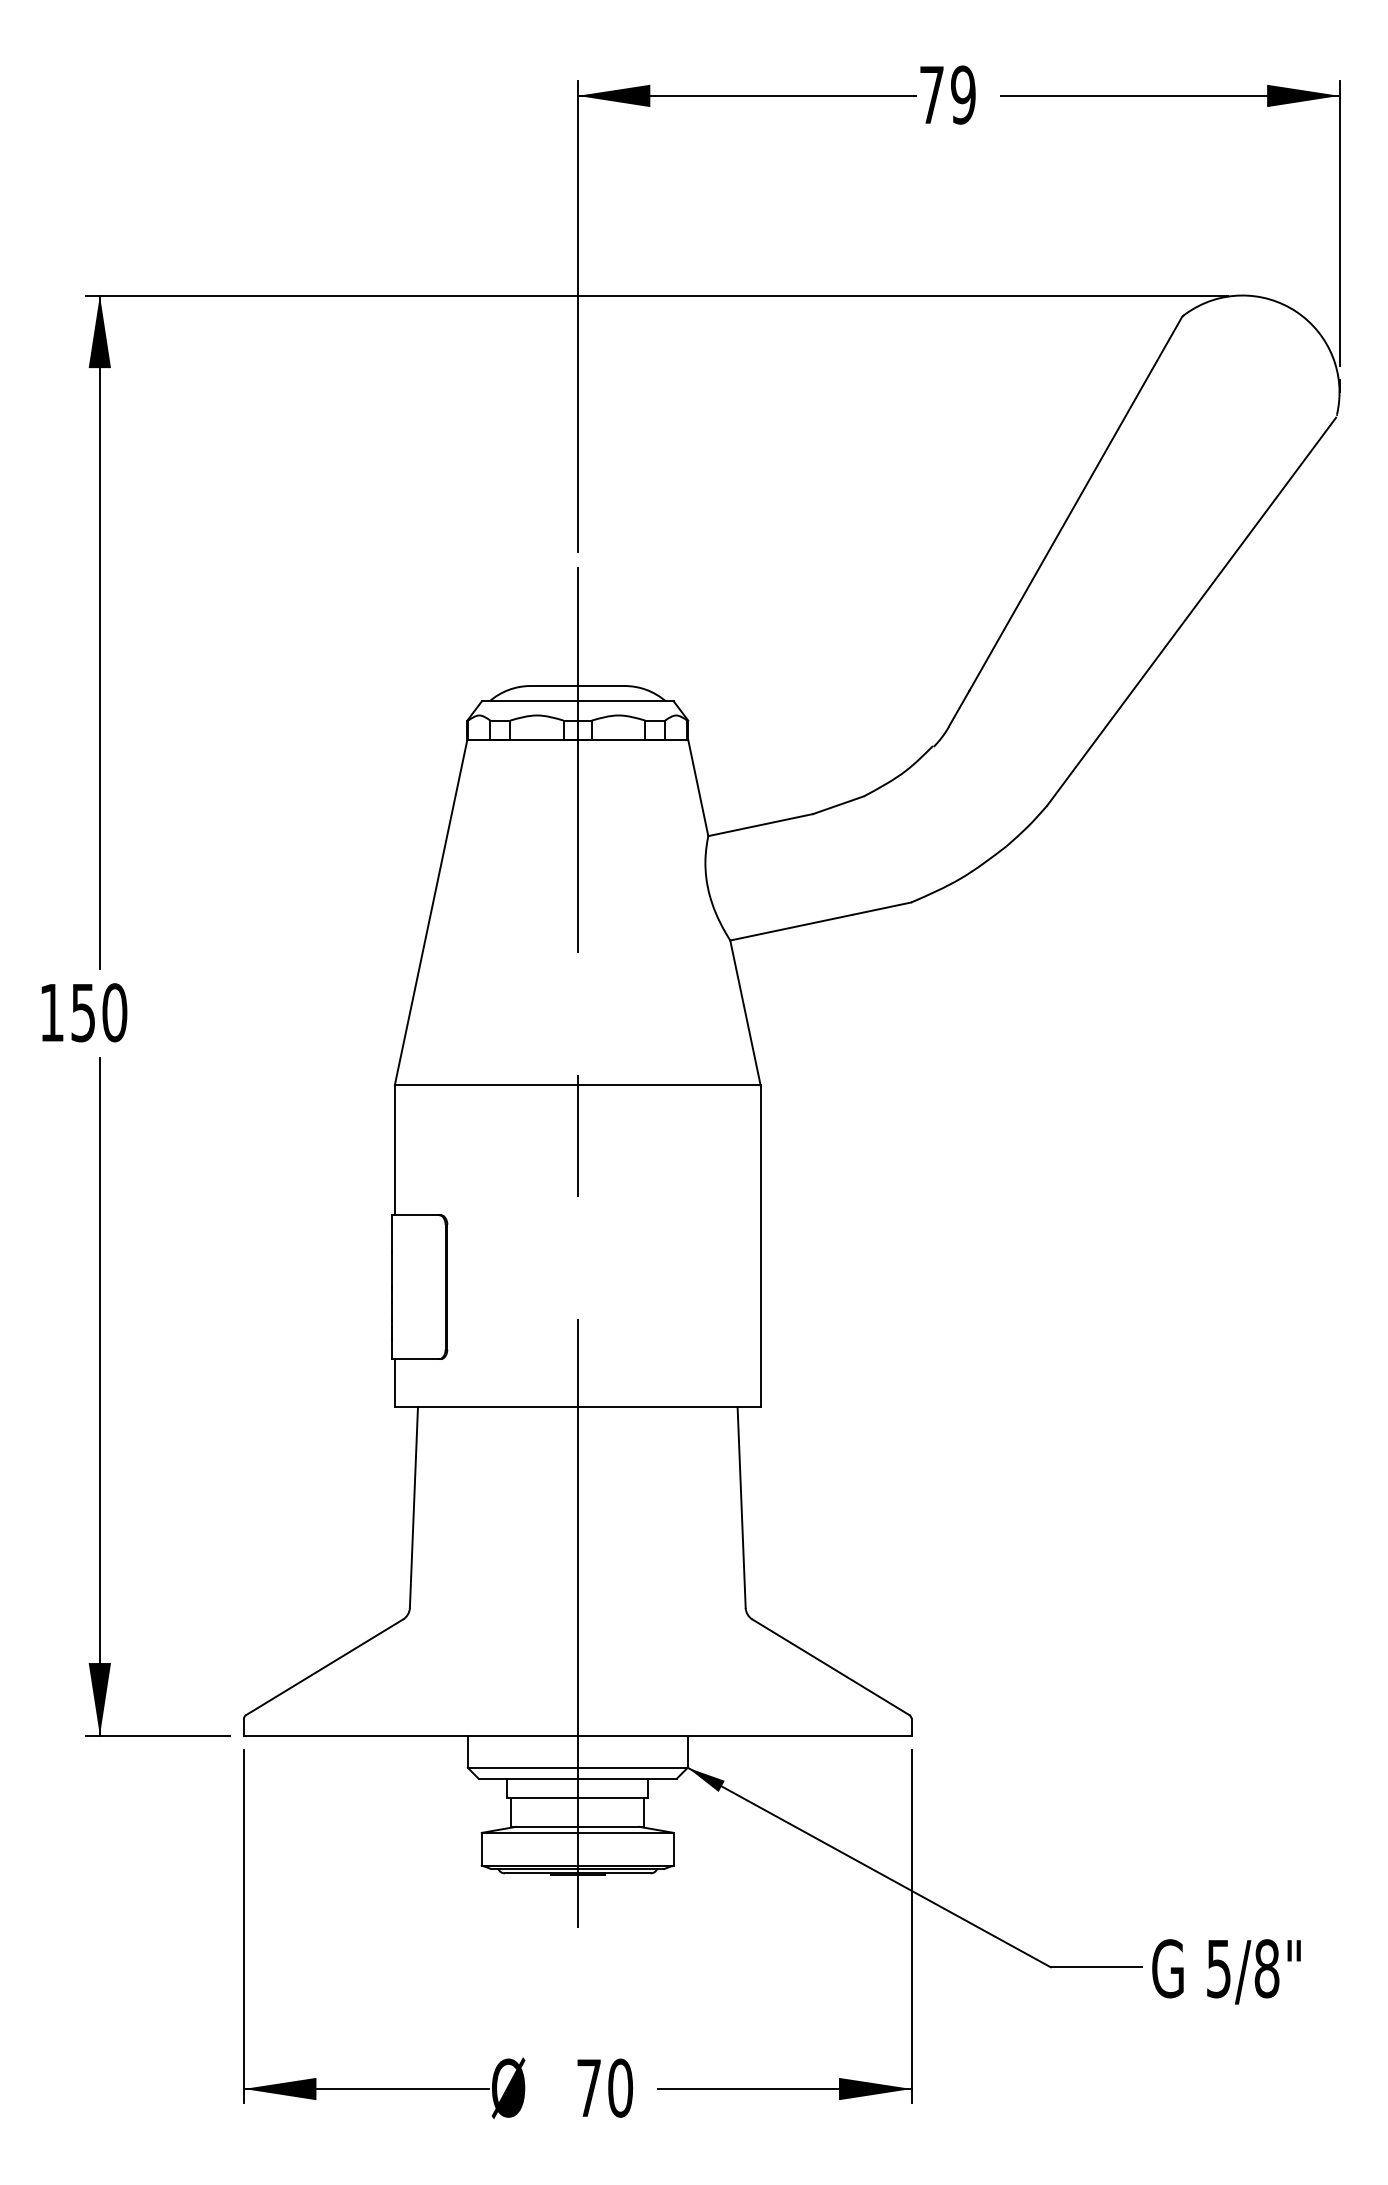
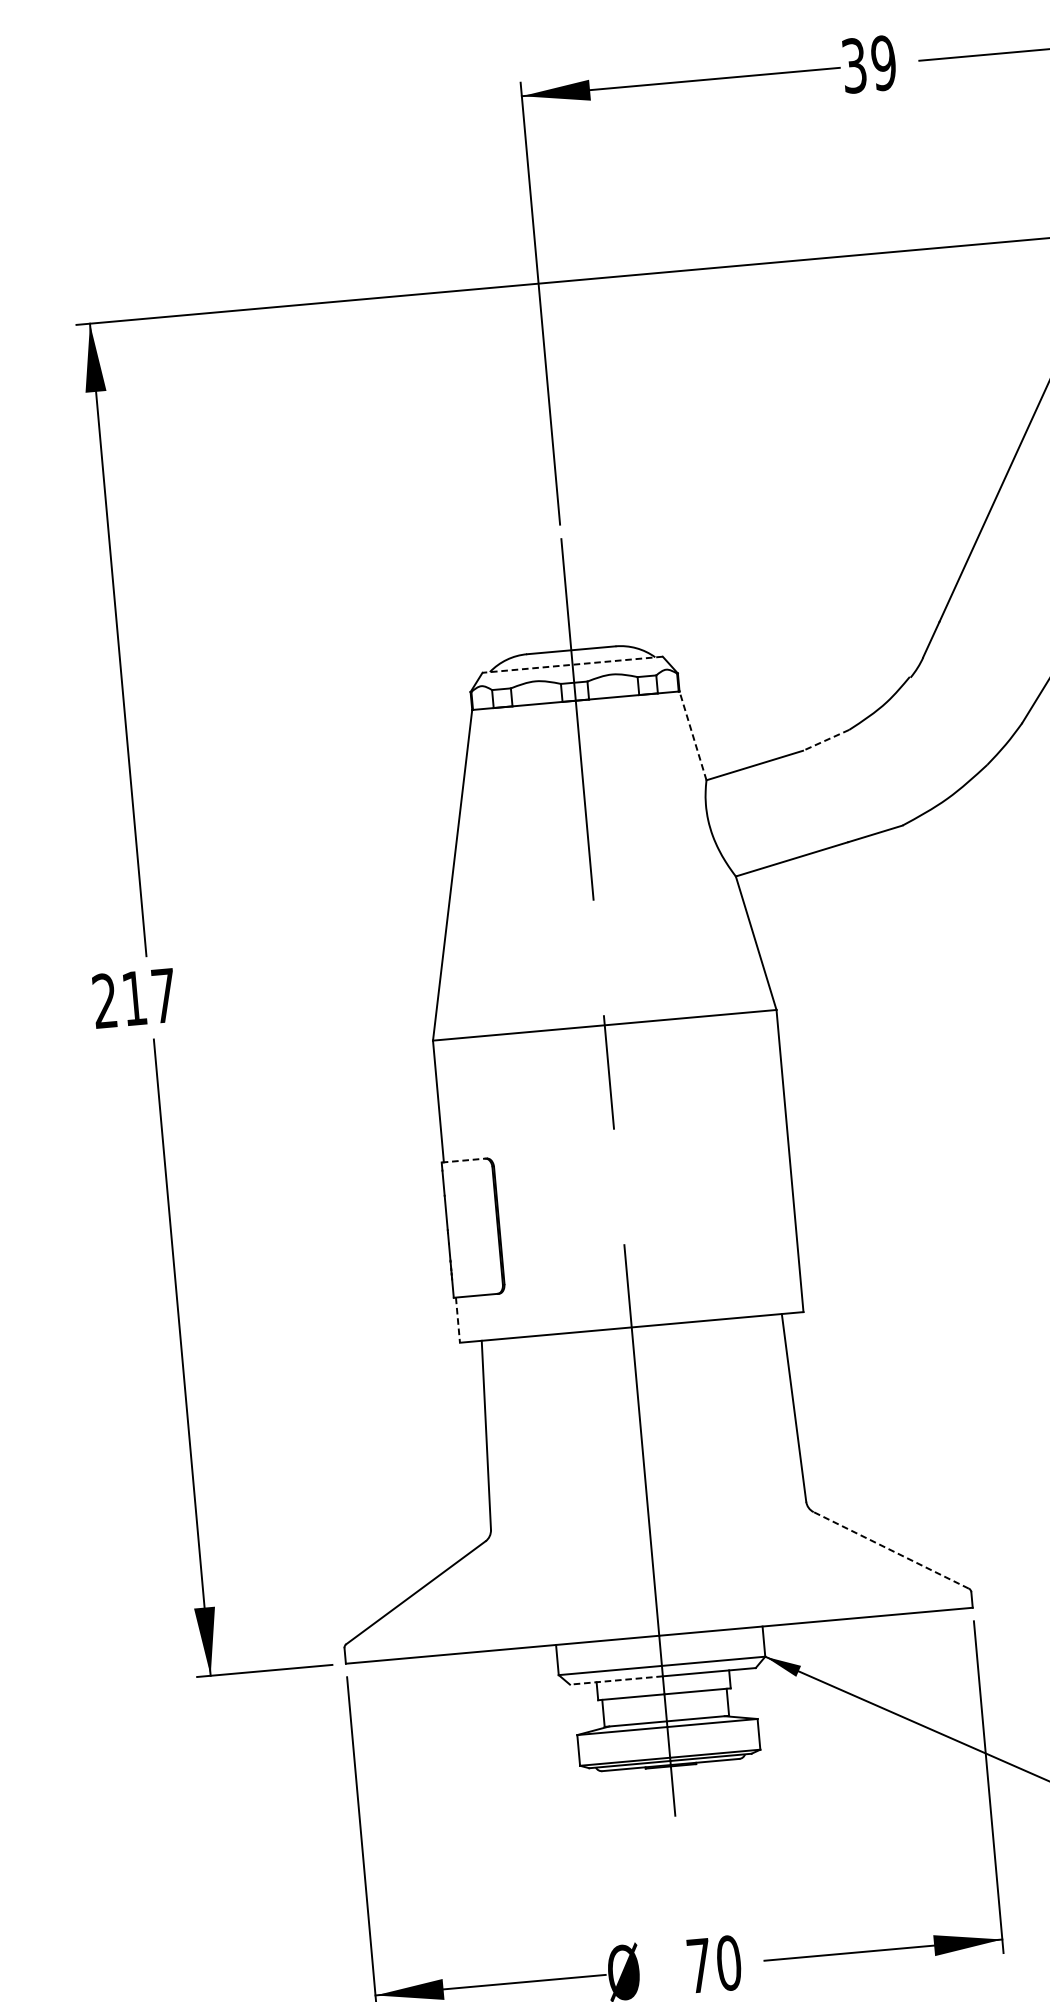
text: (931, 94) -> (853, 65), 79 -> 39
line: (577, 701) -> (572, 664), solid -> dashed
line: (698, 787) -> (693, 735), solid -> dashed
line: (838, 805) -> (826, 740), solid -> dashed
text: (83, 1012) -> (134, 998), 150 -> 217
line: (416, 1215) -> (464, 1160), solid -> dashed
line: (394, 1383) -> (457, 1320), solid -> dashed
line: (830, 1667) -> (890, 1550), solid -> dashed
line: (527, 1778) -> (615, 1680), solid -> dashed

